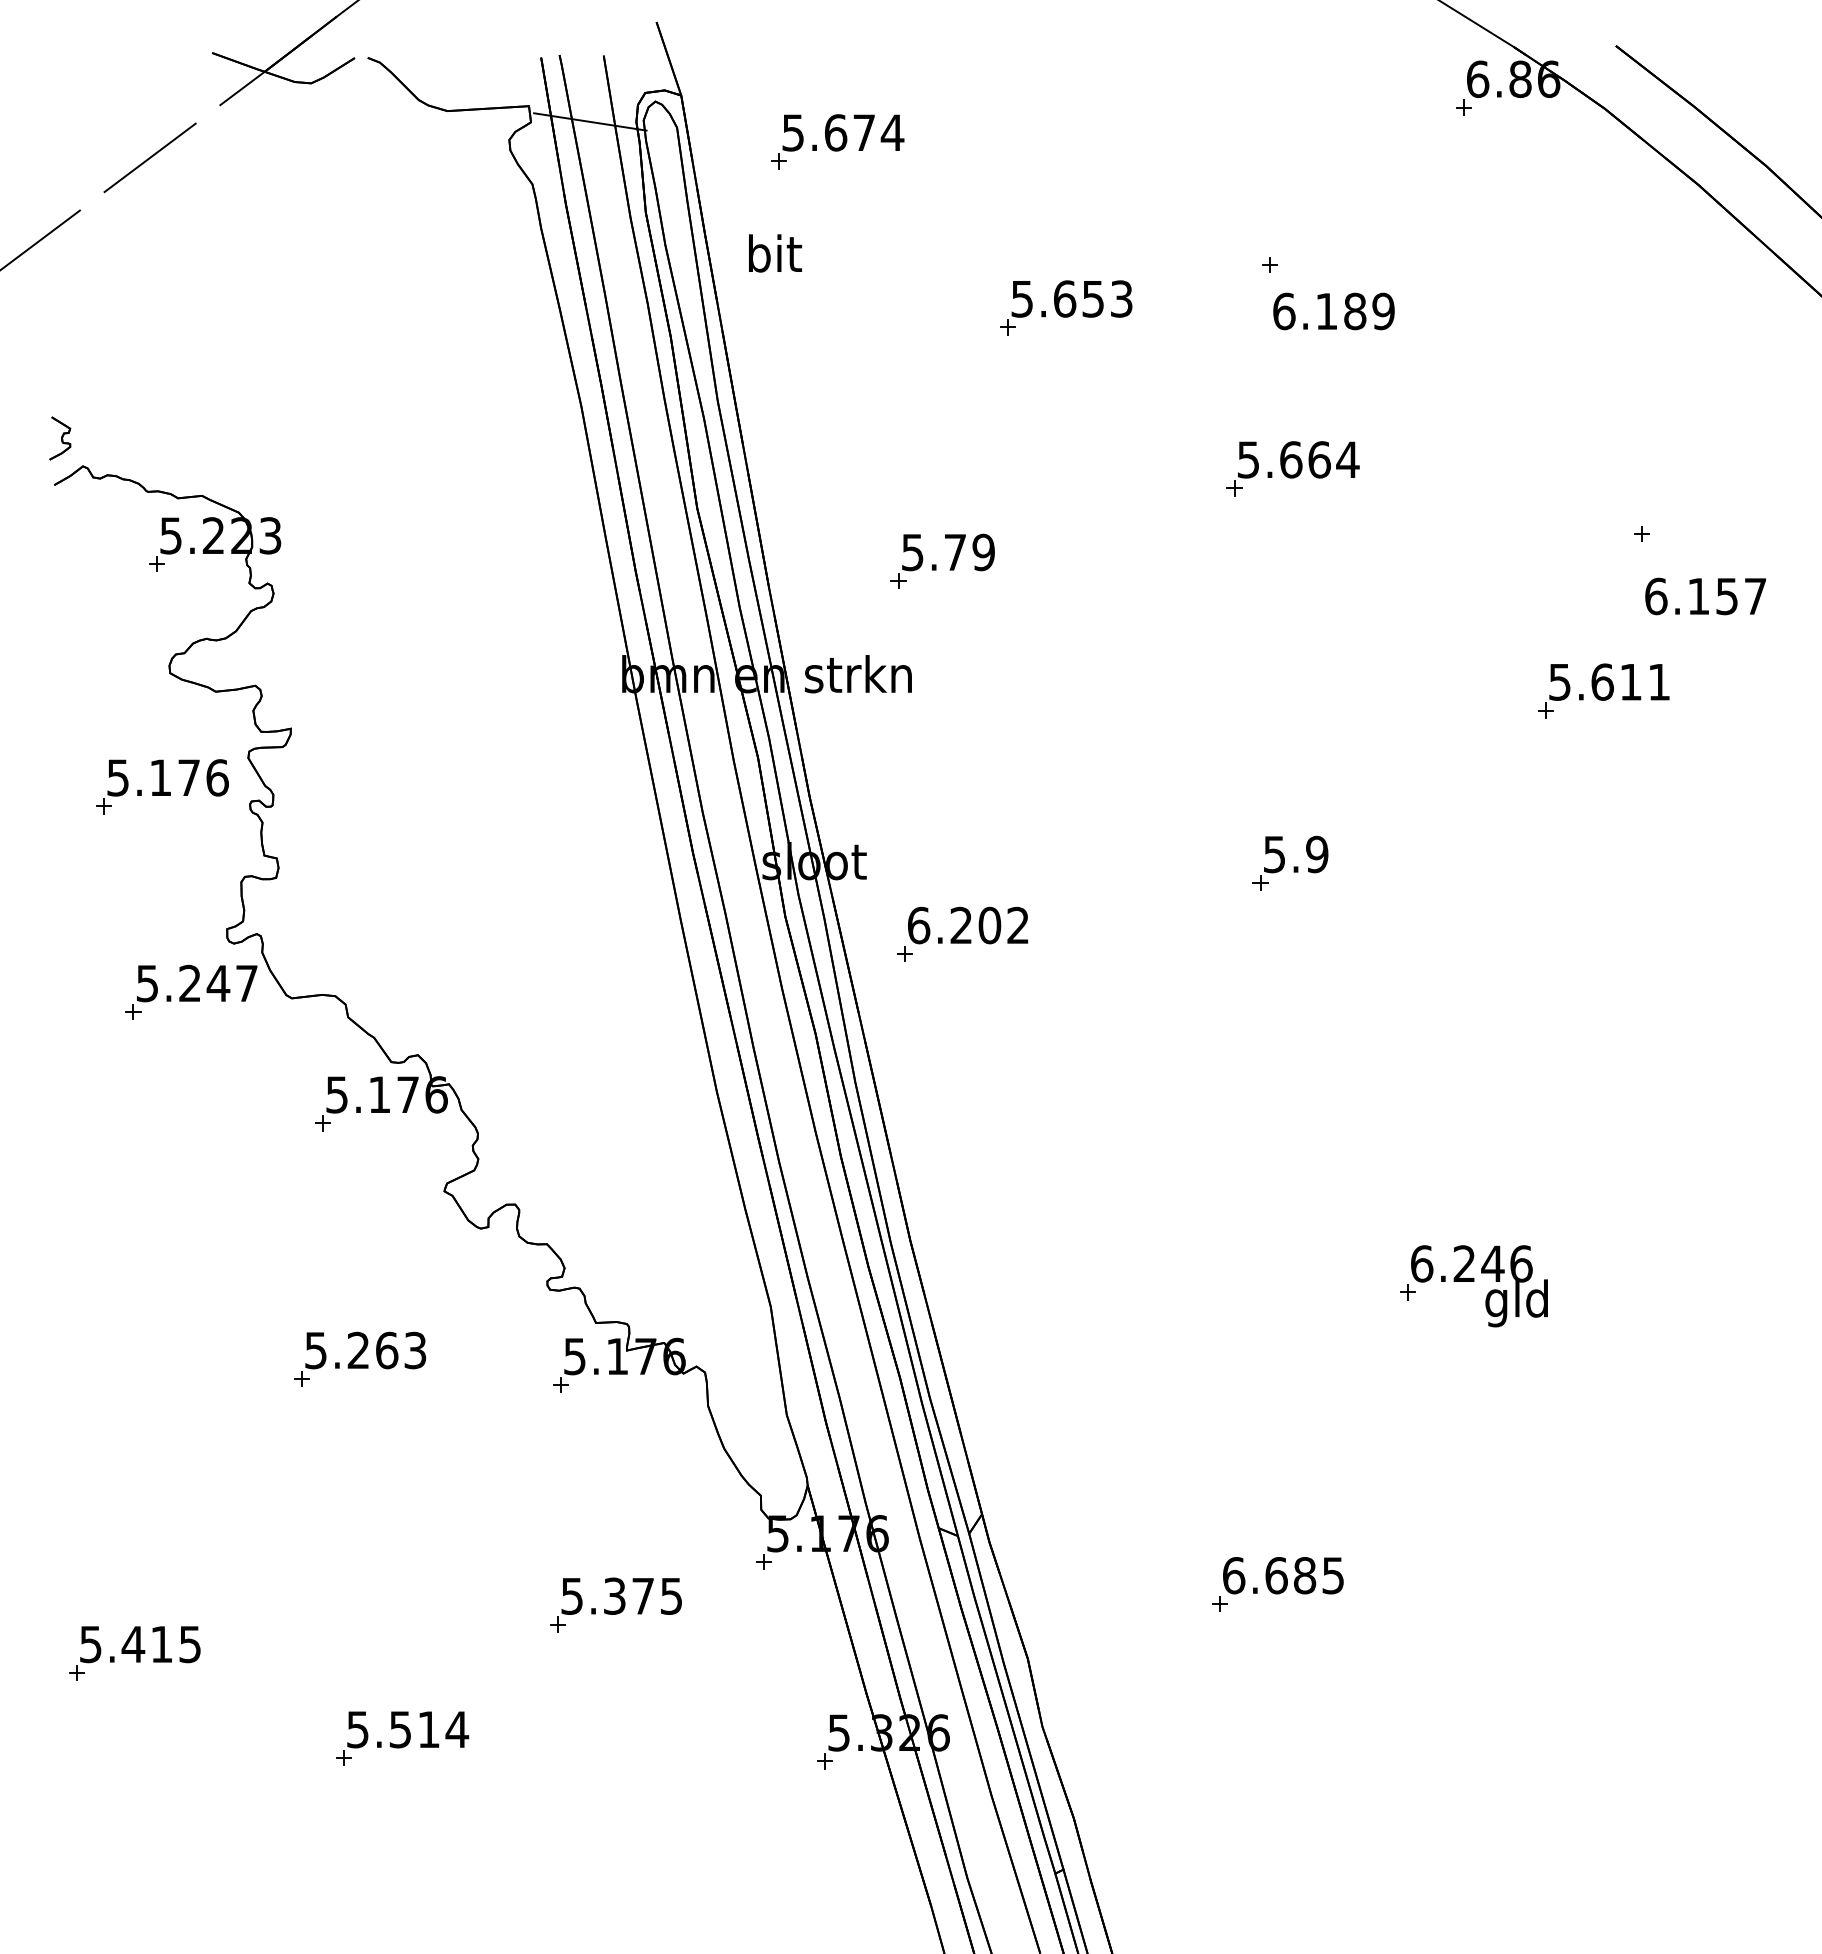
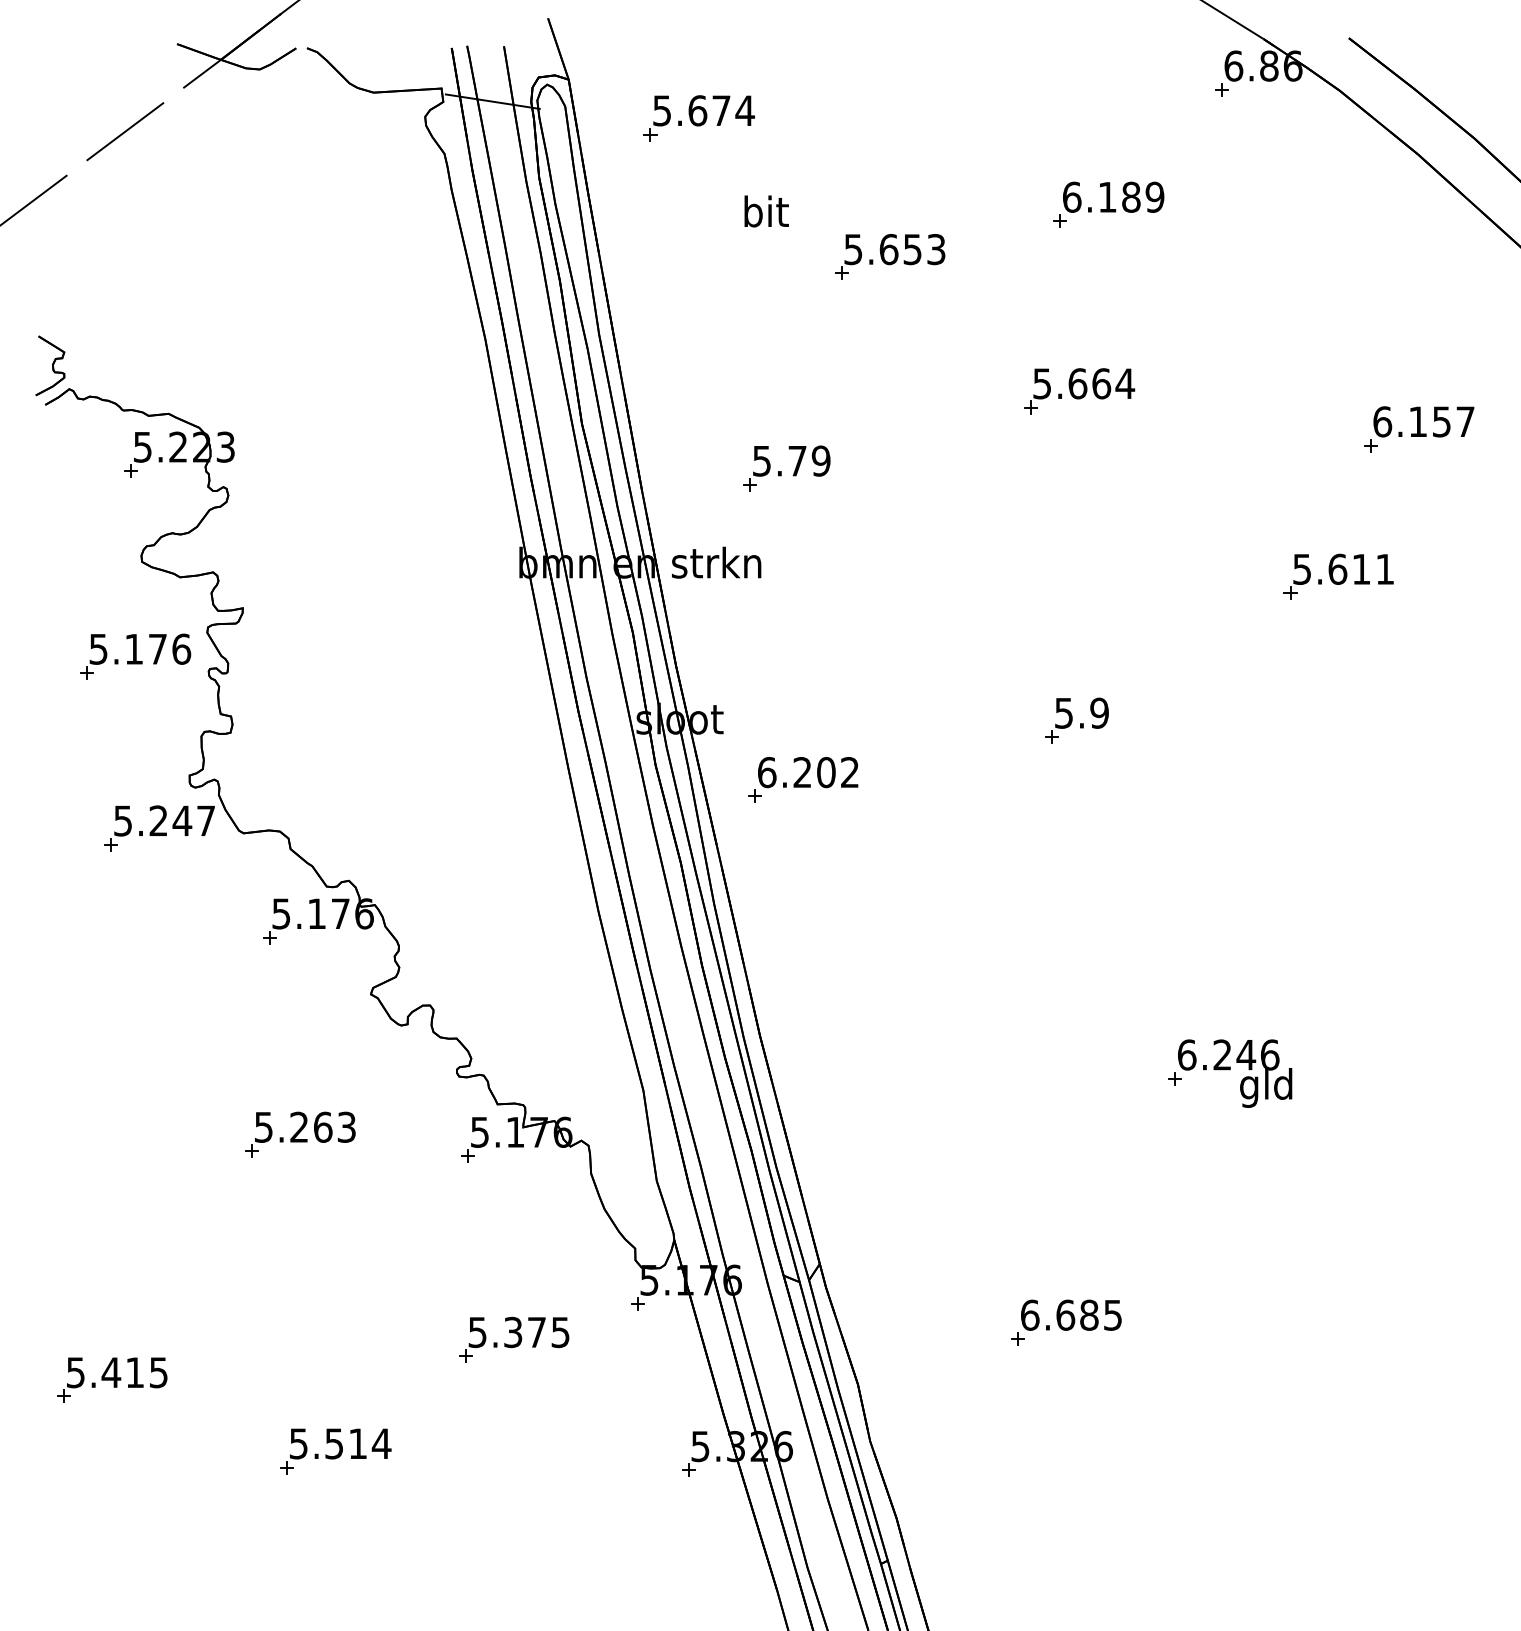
text: (775, 253) -> (766, 211), moved
text: (1333, 311) -> (1113, 197), moved
part: (59, 438) -> (49, 365), size x1.67
text: (1705, 596) -> (1423, 421), moved

